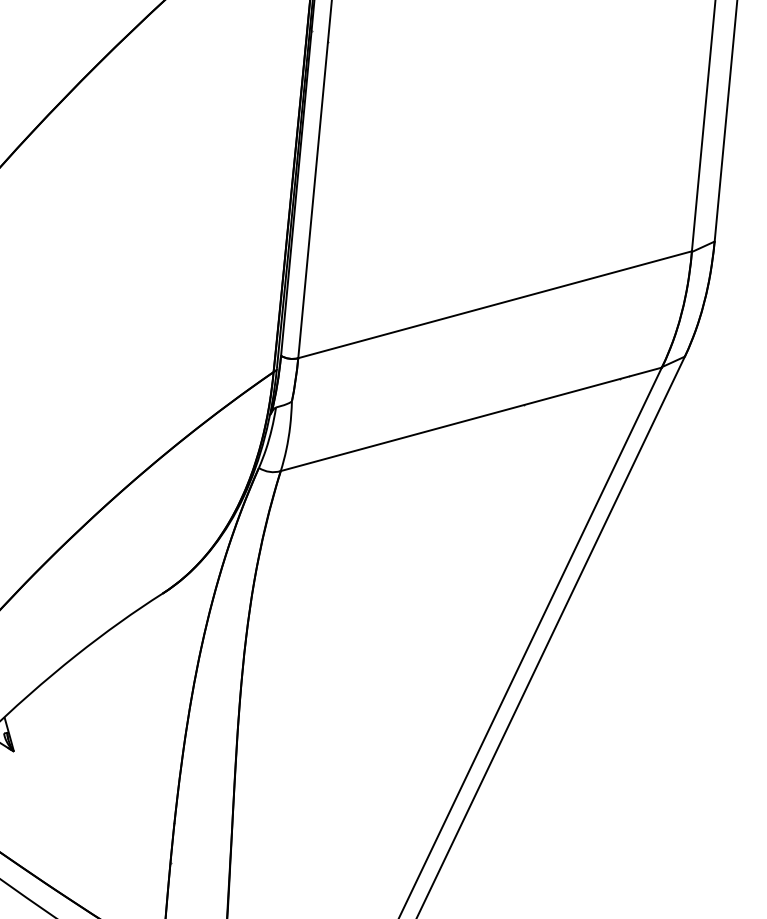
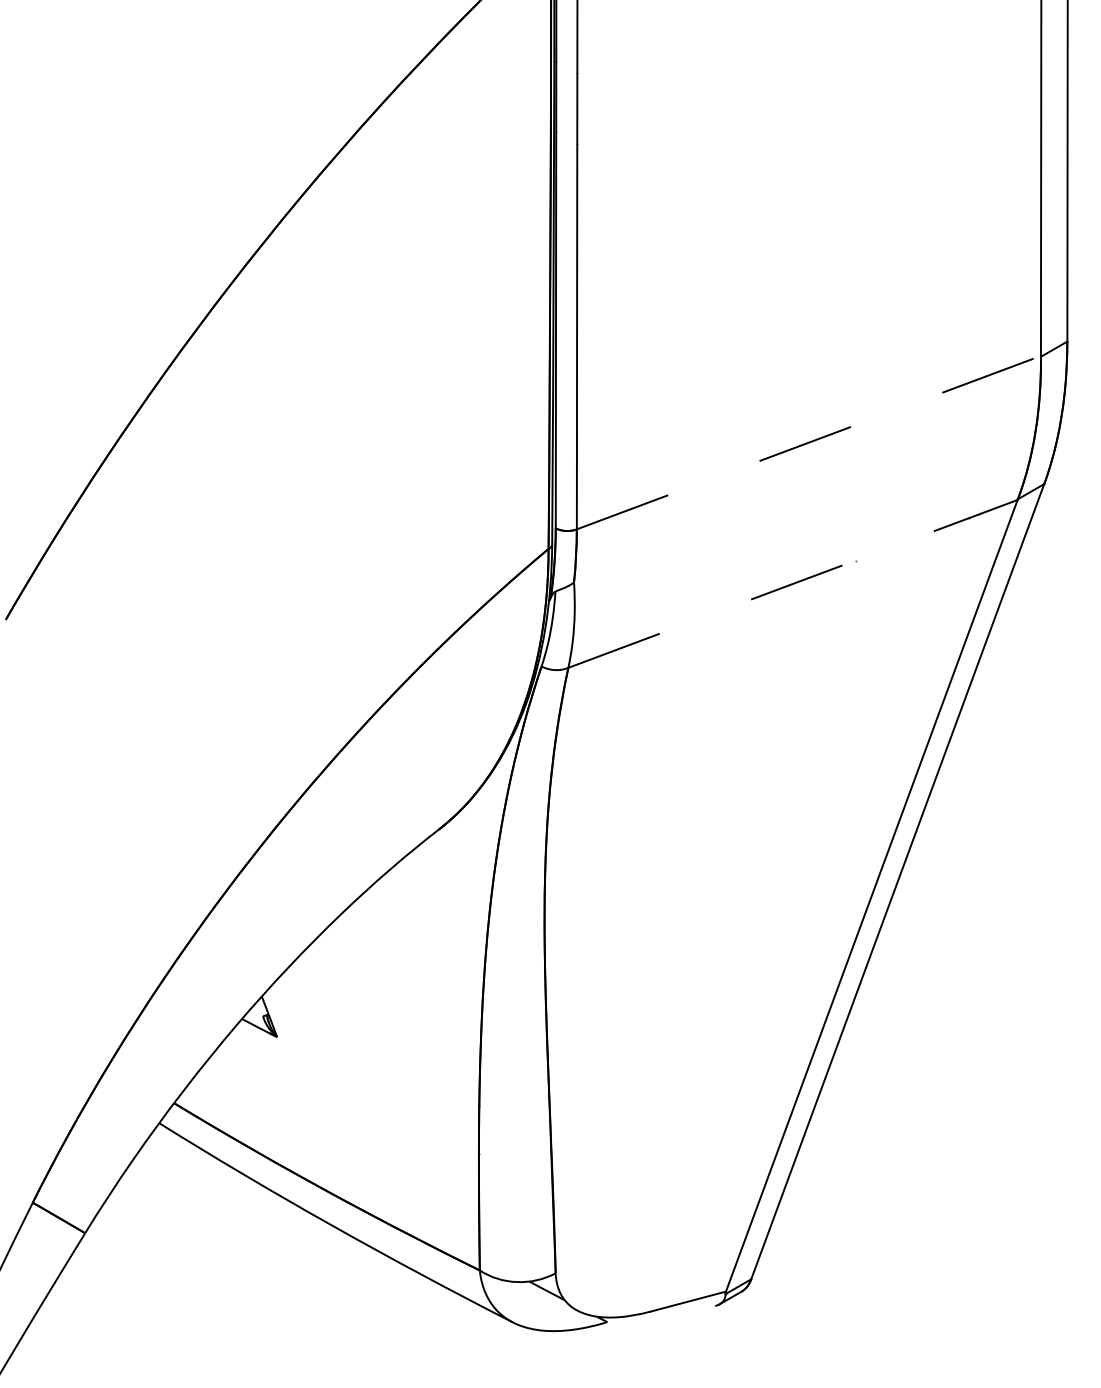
line: (494, 304) -> (808, 442), solid -> dashed
line: (471, 419) -> (793, 583), solid -> dashed

